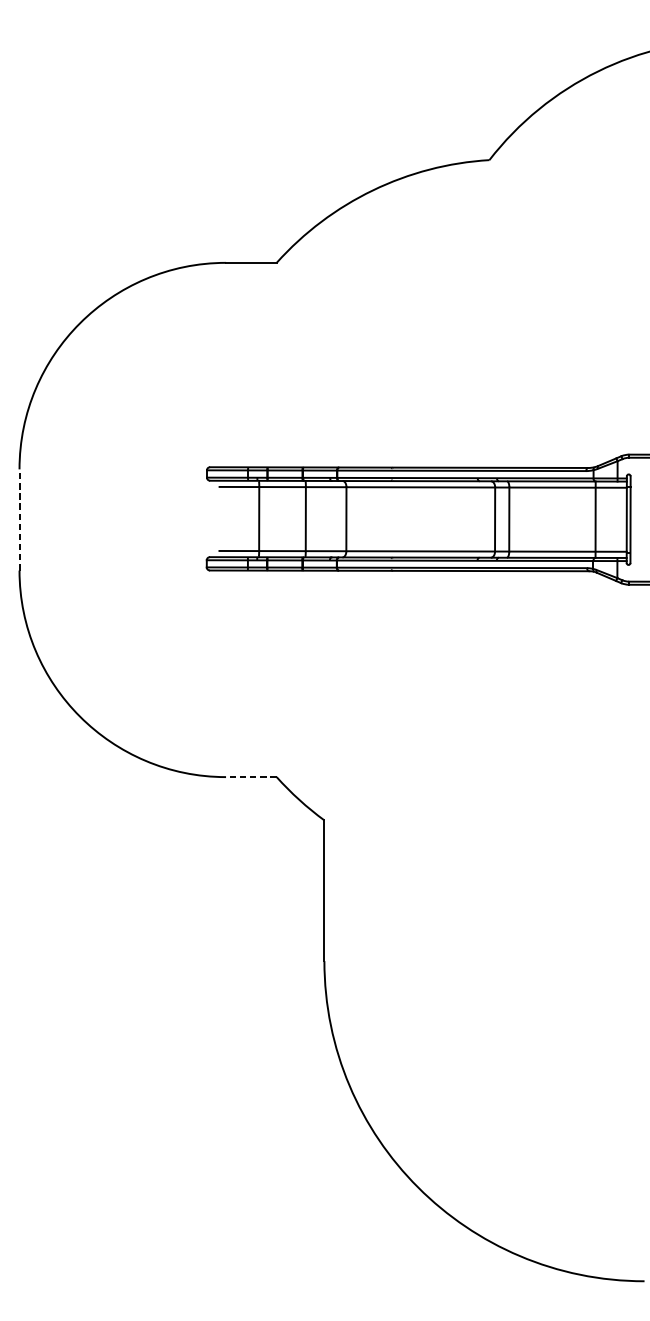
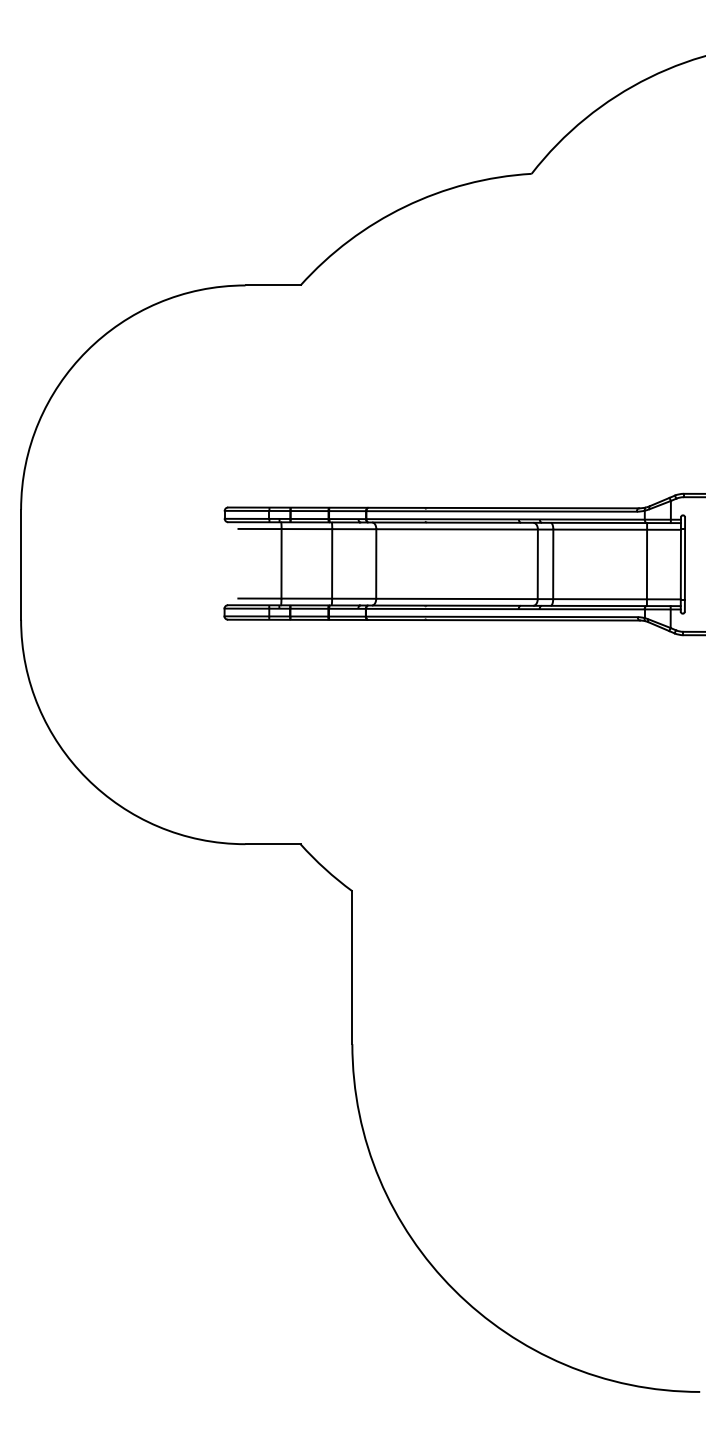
line: (19, 519) -> (21, 564), dashed -> solid
line: (251, 777) -> (273, 844), dashed -> solid

